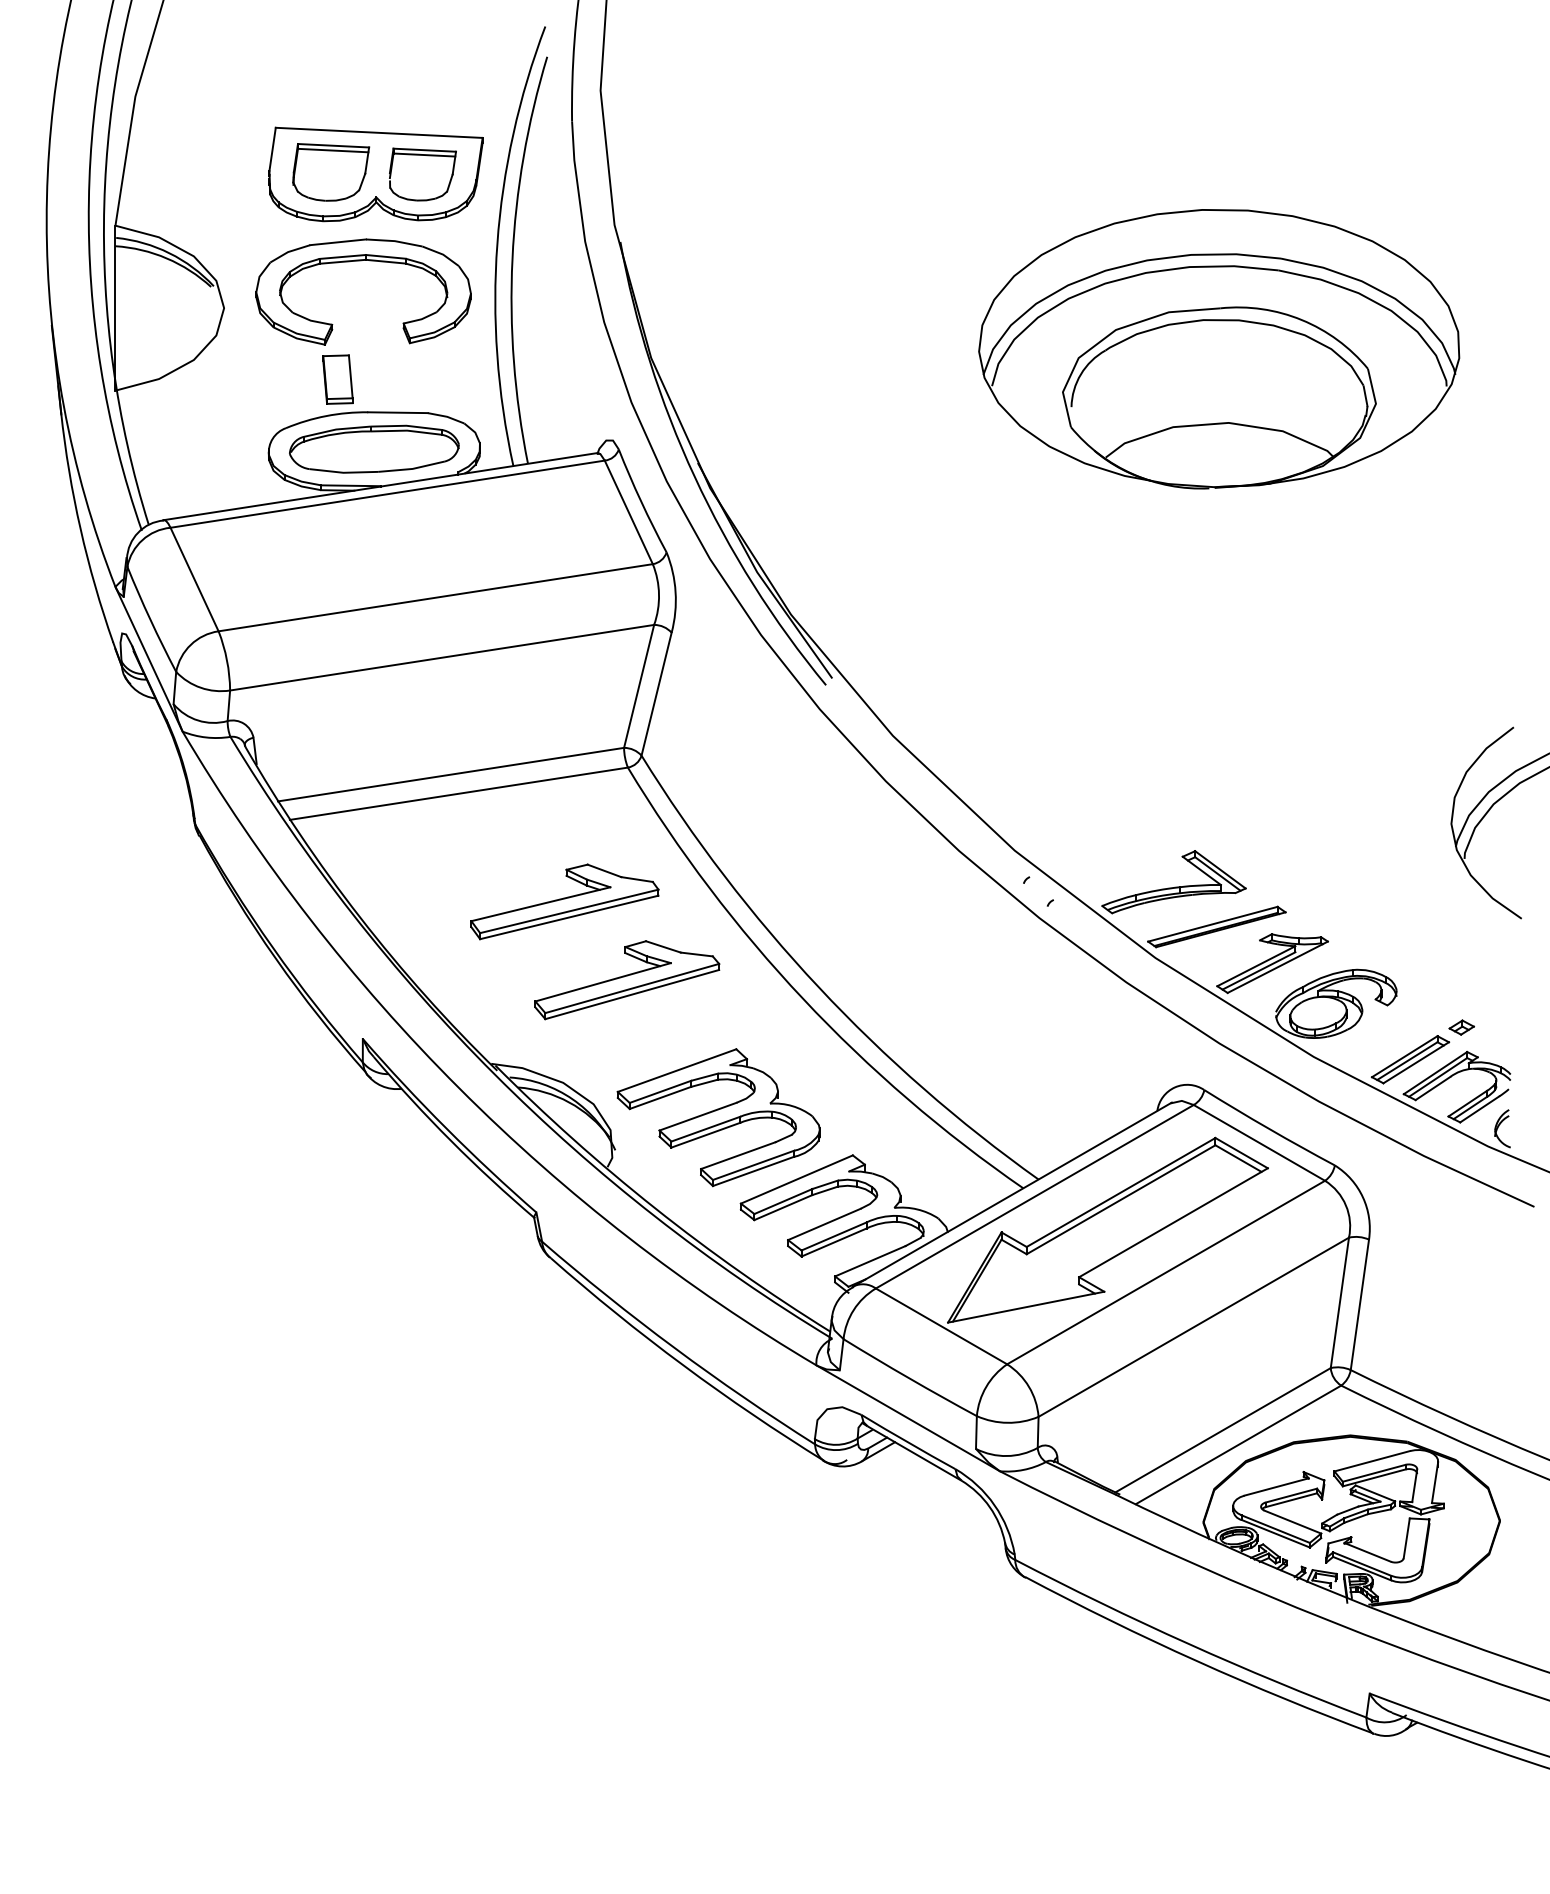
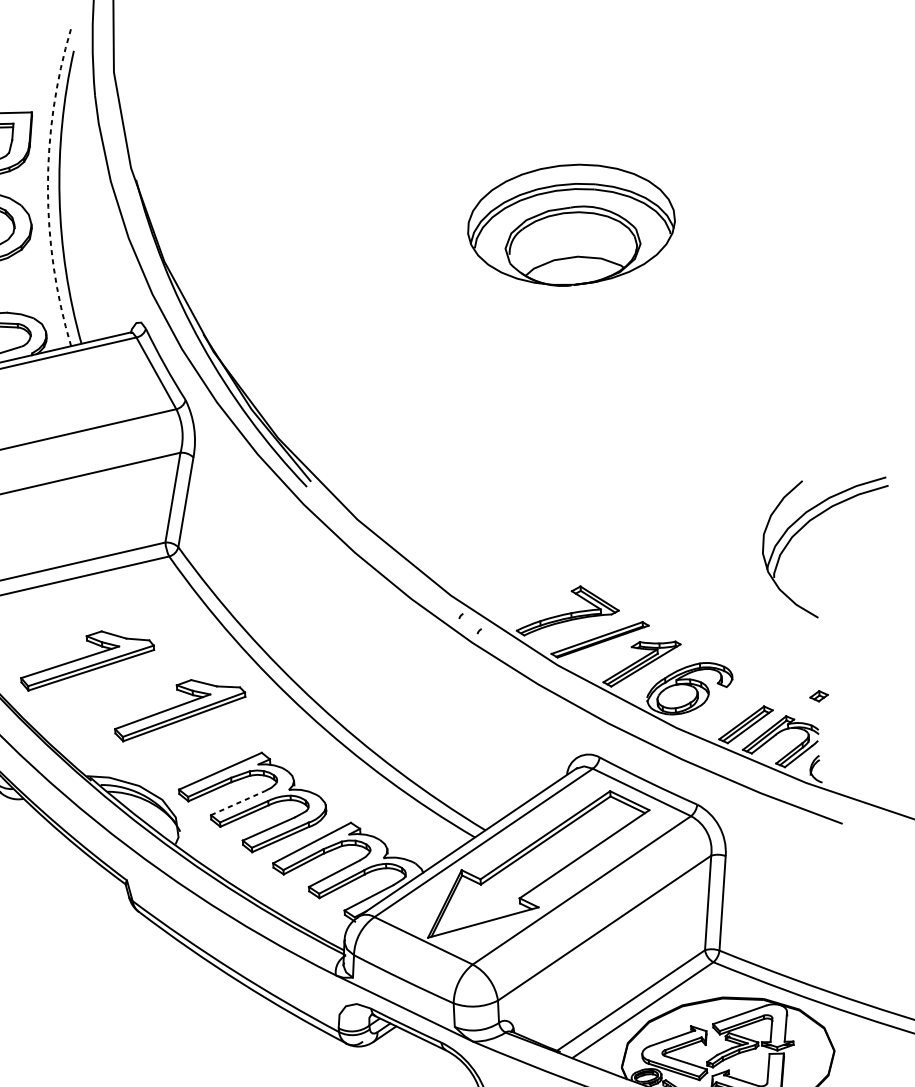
arc: (497, 243) -> (48, 187), solid -> dashed
part: (1219, 349) -> (571, 225), size x0.6
part: (564, 901) -> (87, 659), moved
part: (1461, 1027) -> (818, 696), moved
line: (698, 1116) -> (238, 803), solid -> dashed

